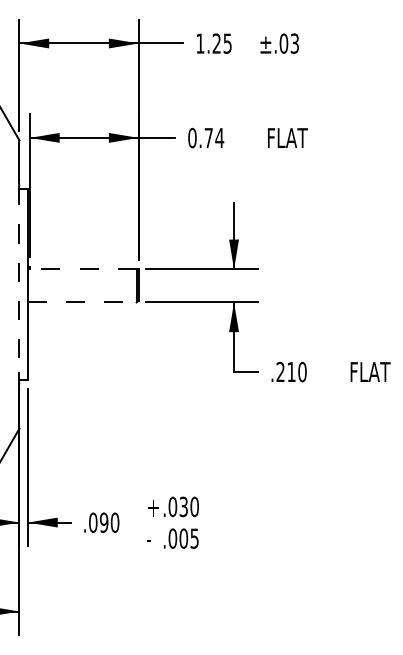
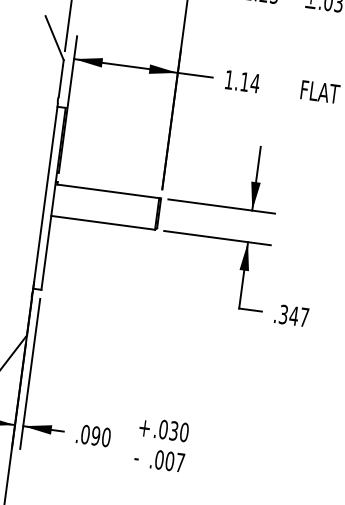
text: (200, 137) -> (237, 80), 0.74 -> 1.14
line: (82, 269) -> (107, 191), dashed -> solid
line: (19, 285) -> (45, 198), dashed -> solid
line: (82, 302) -> (103, 222), dashed -> solid
text: (291, 371) -> (294, 315), .210 -> .347
text: (194, 538) -> (180, 462), .005 -> .007

